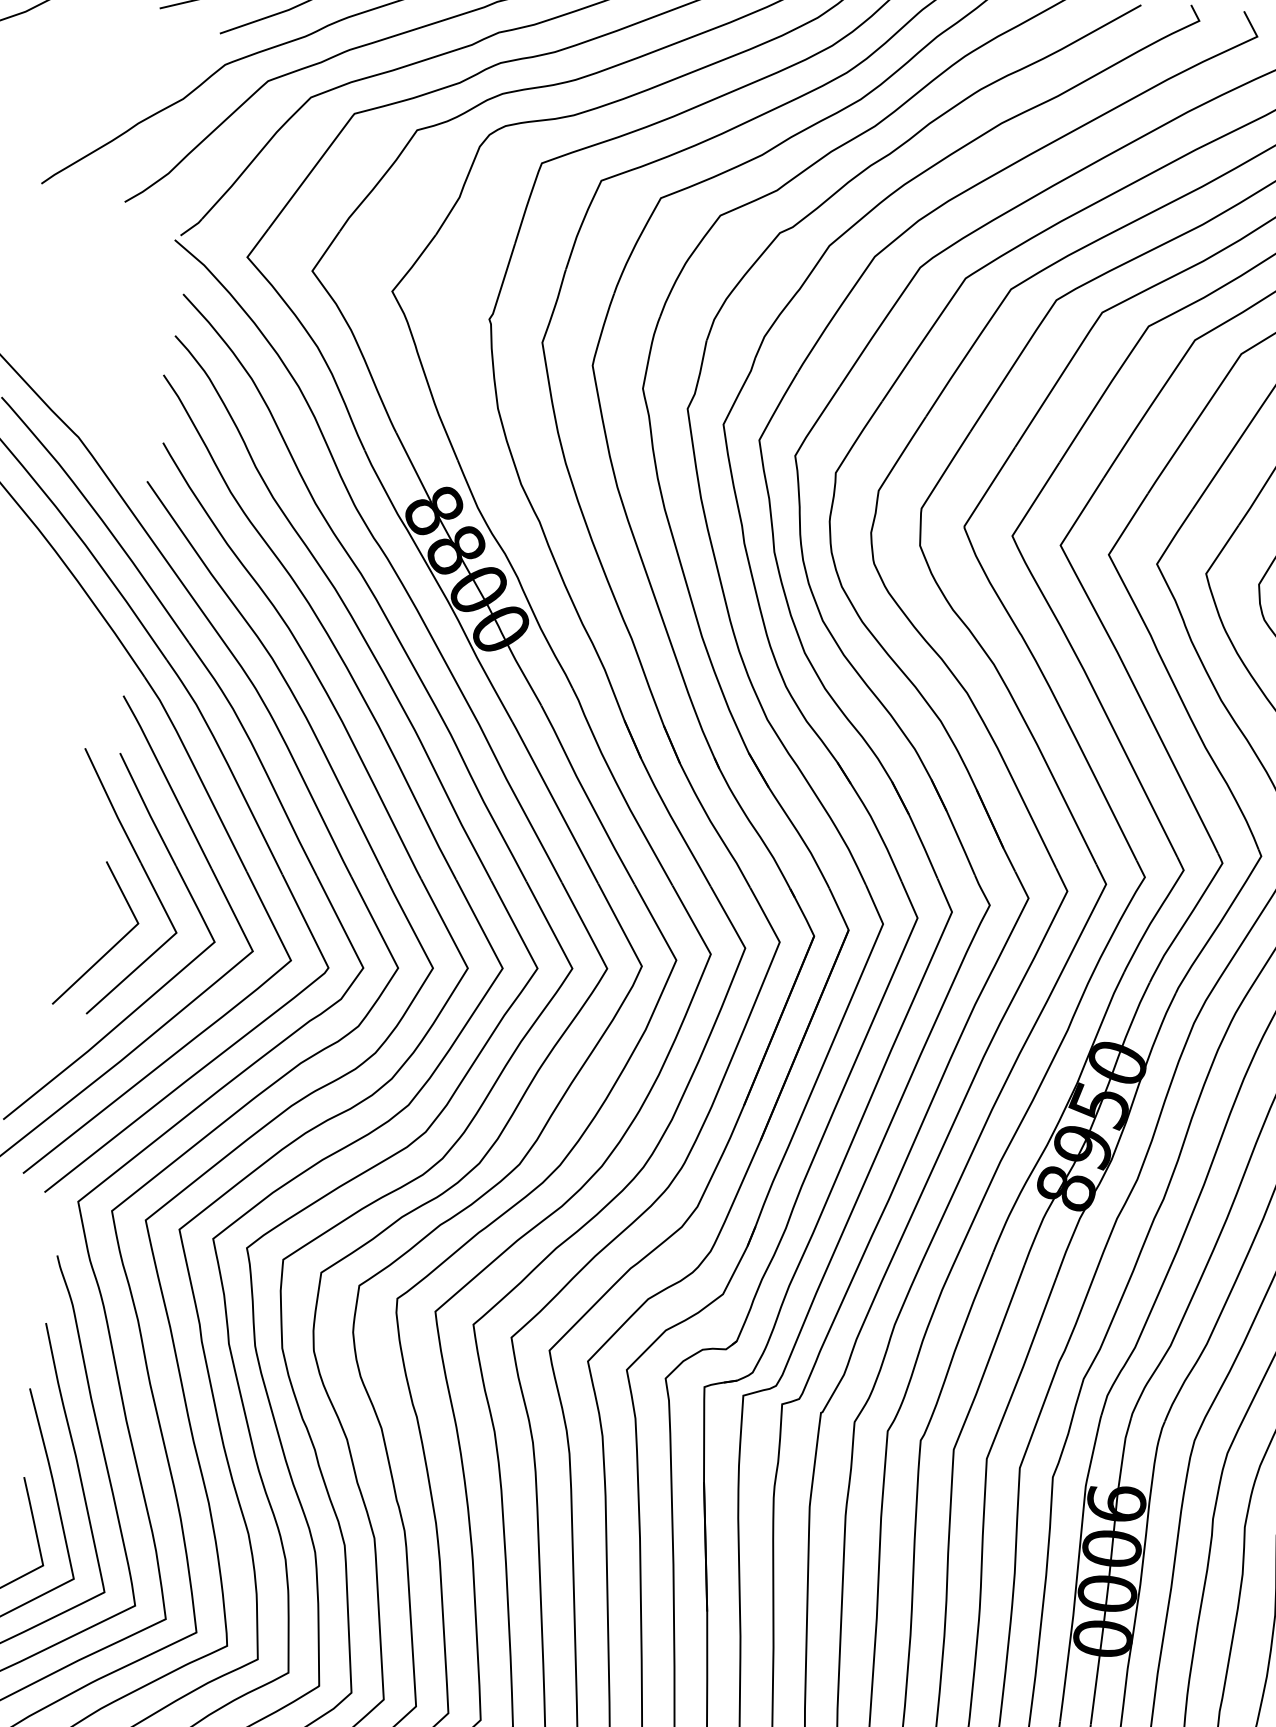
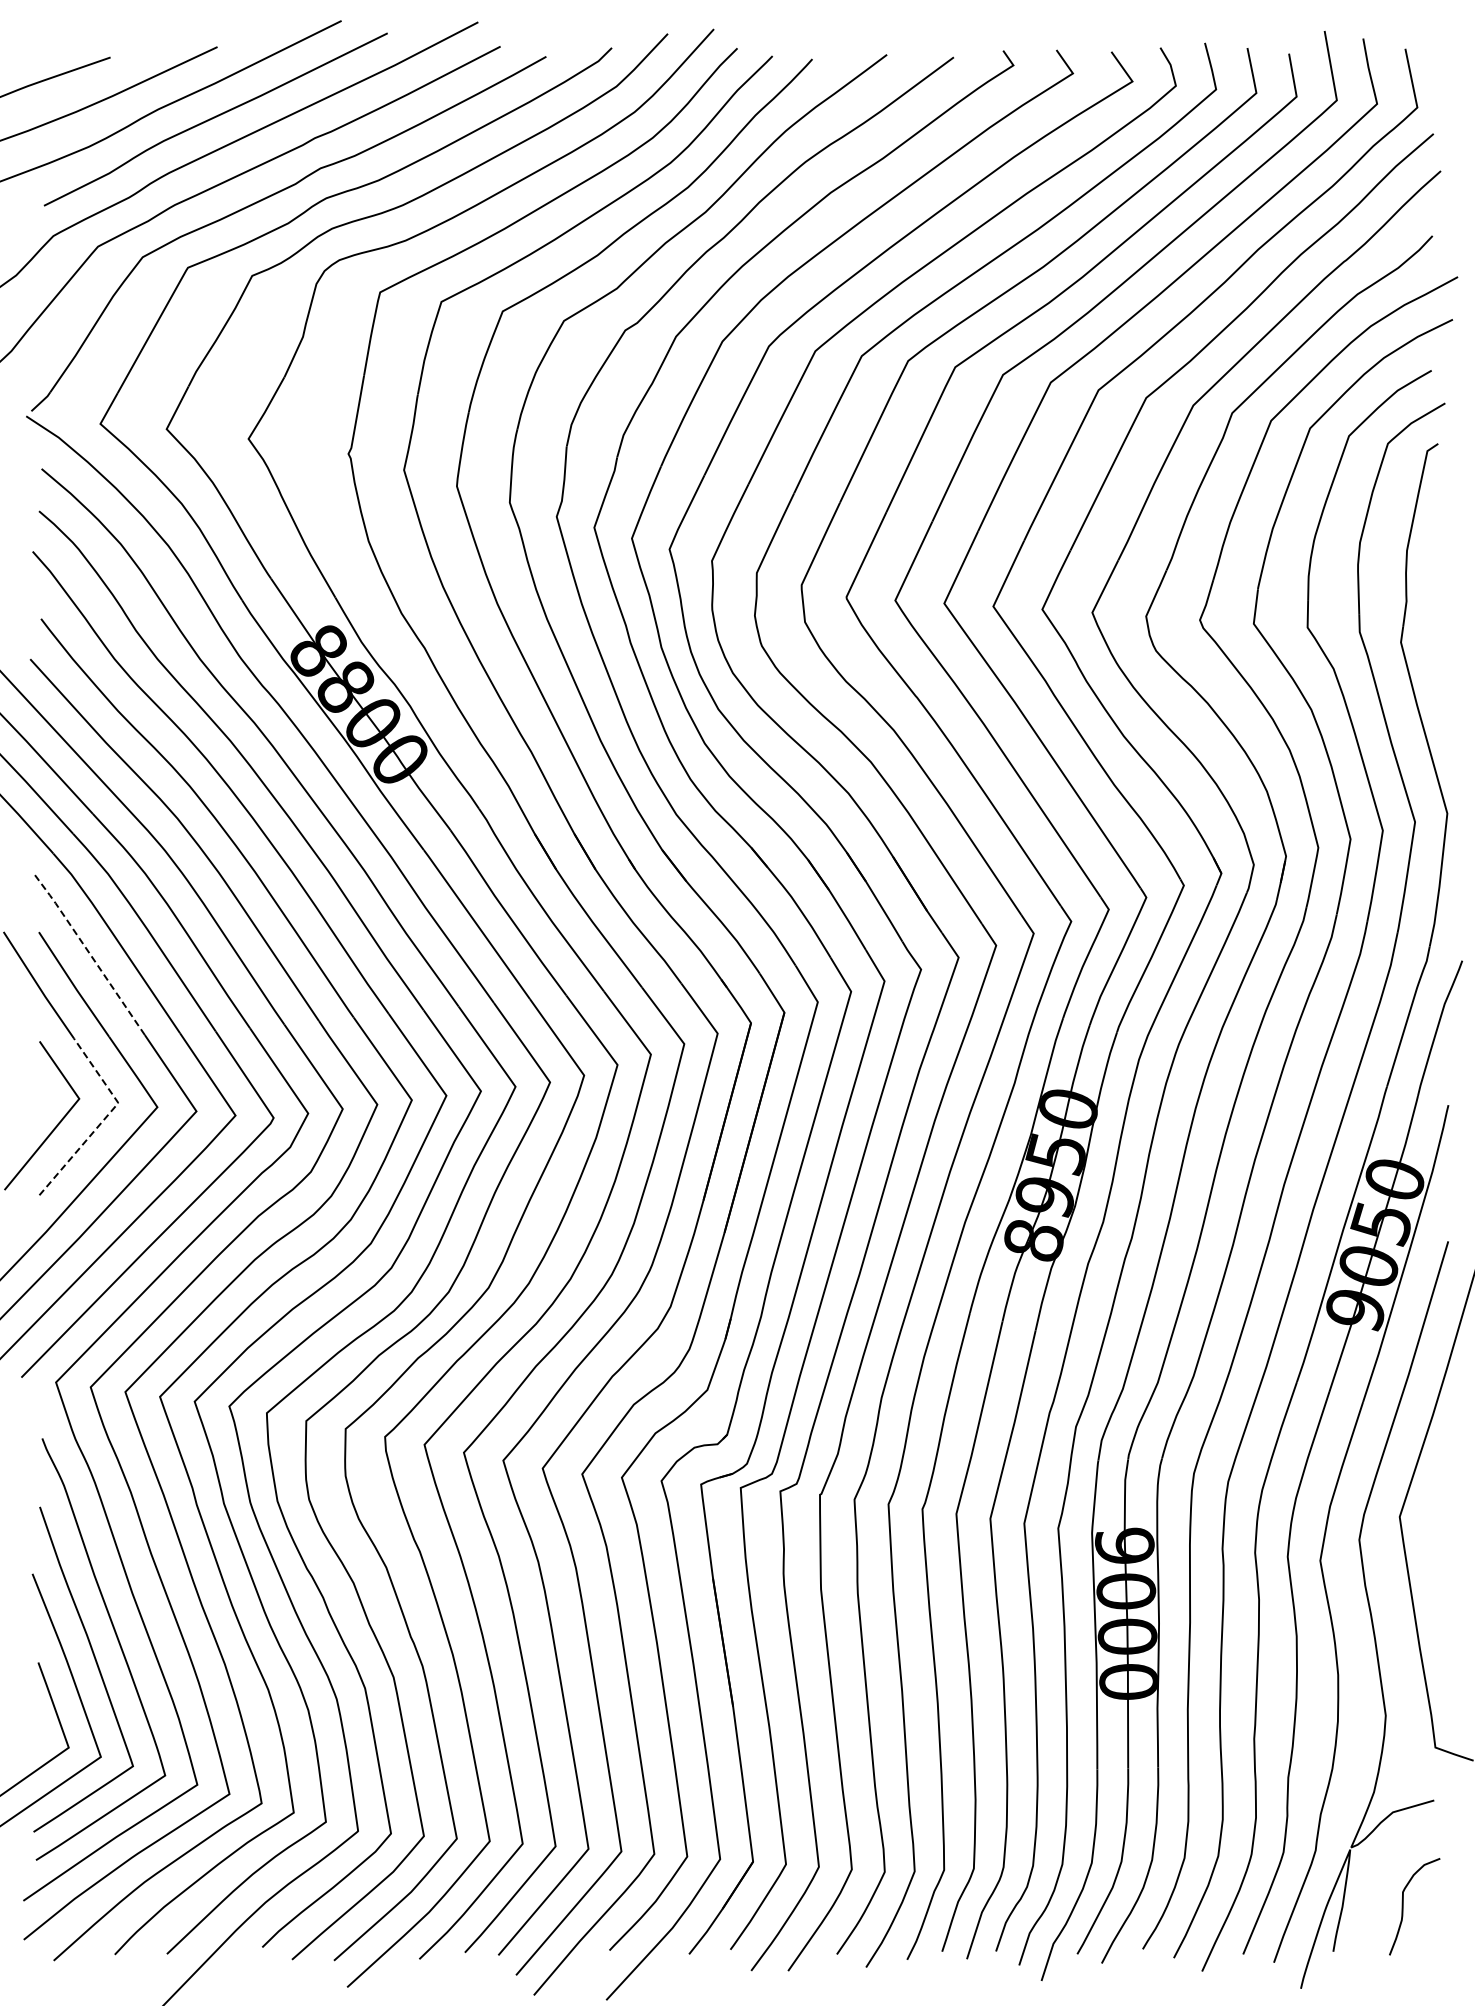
line: (167, 780) -> (89, 953), solid -> dashed
line: (161, 946) -> (105, 1118), solid -> dashed

